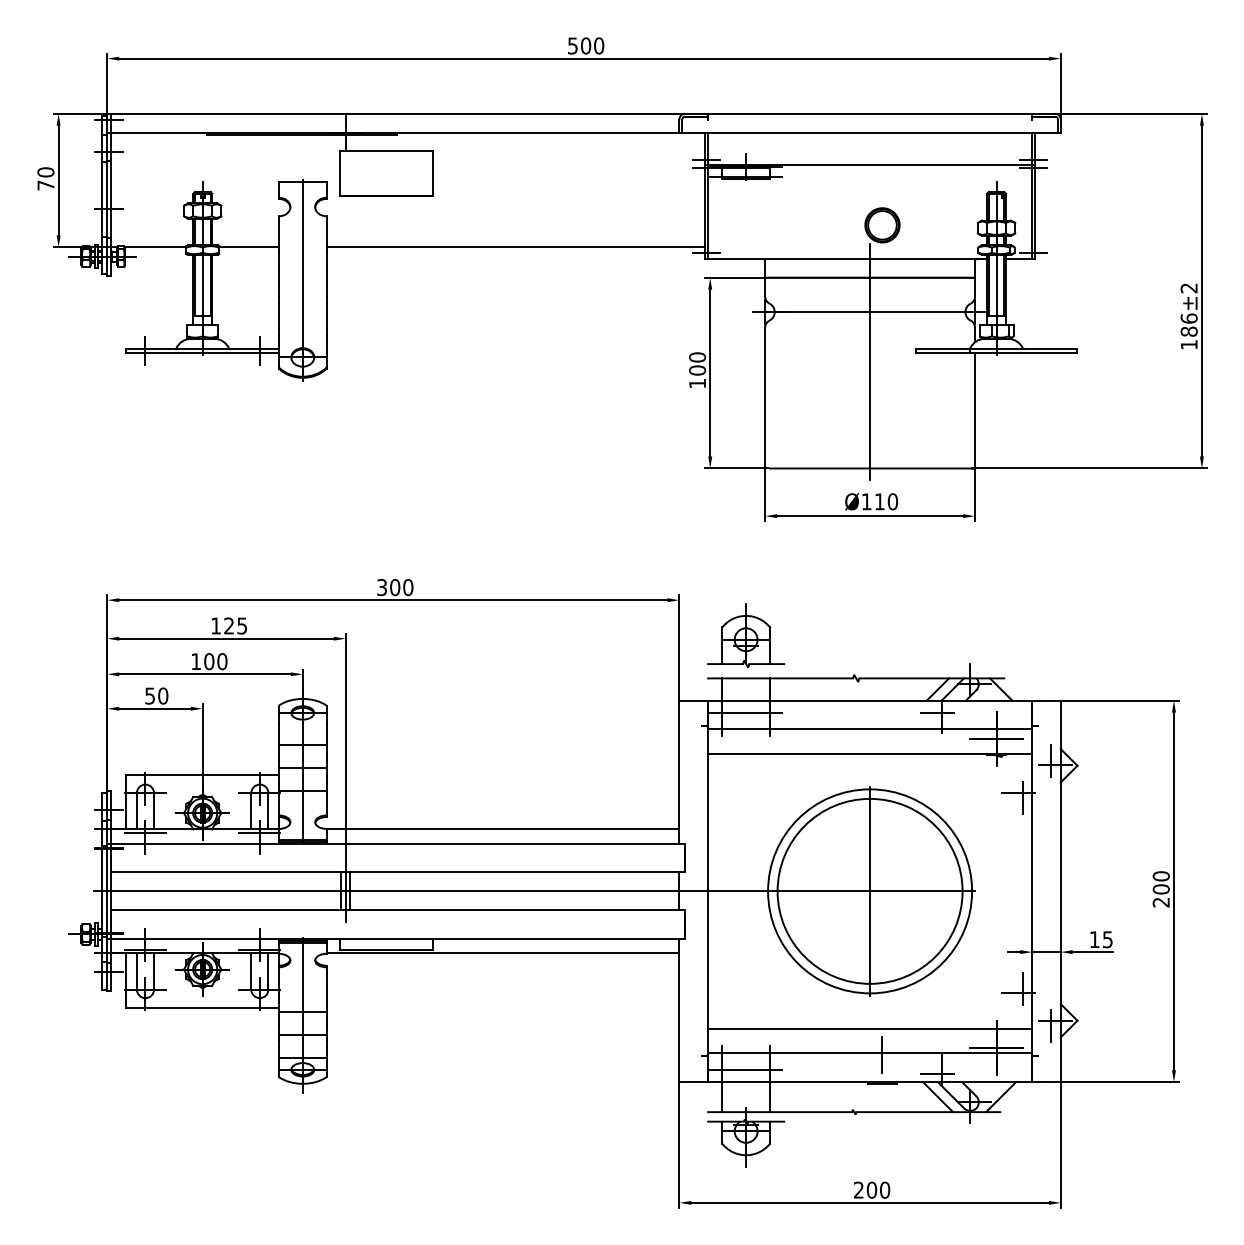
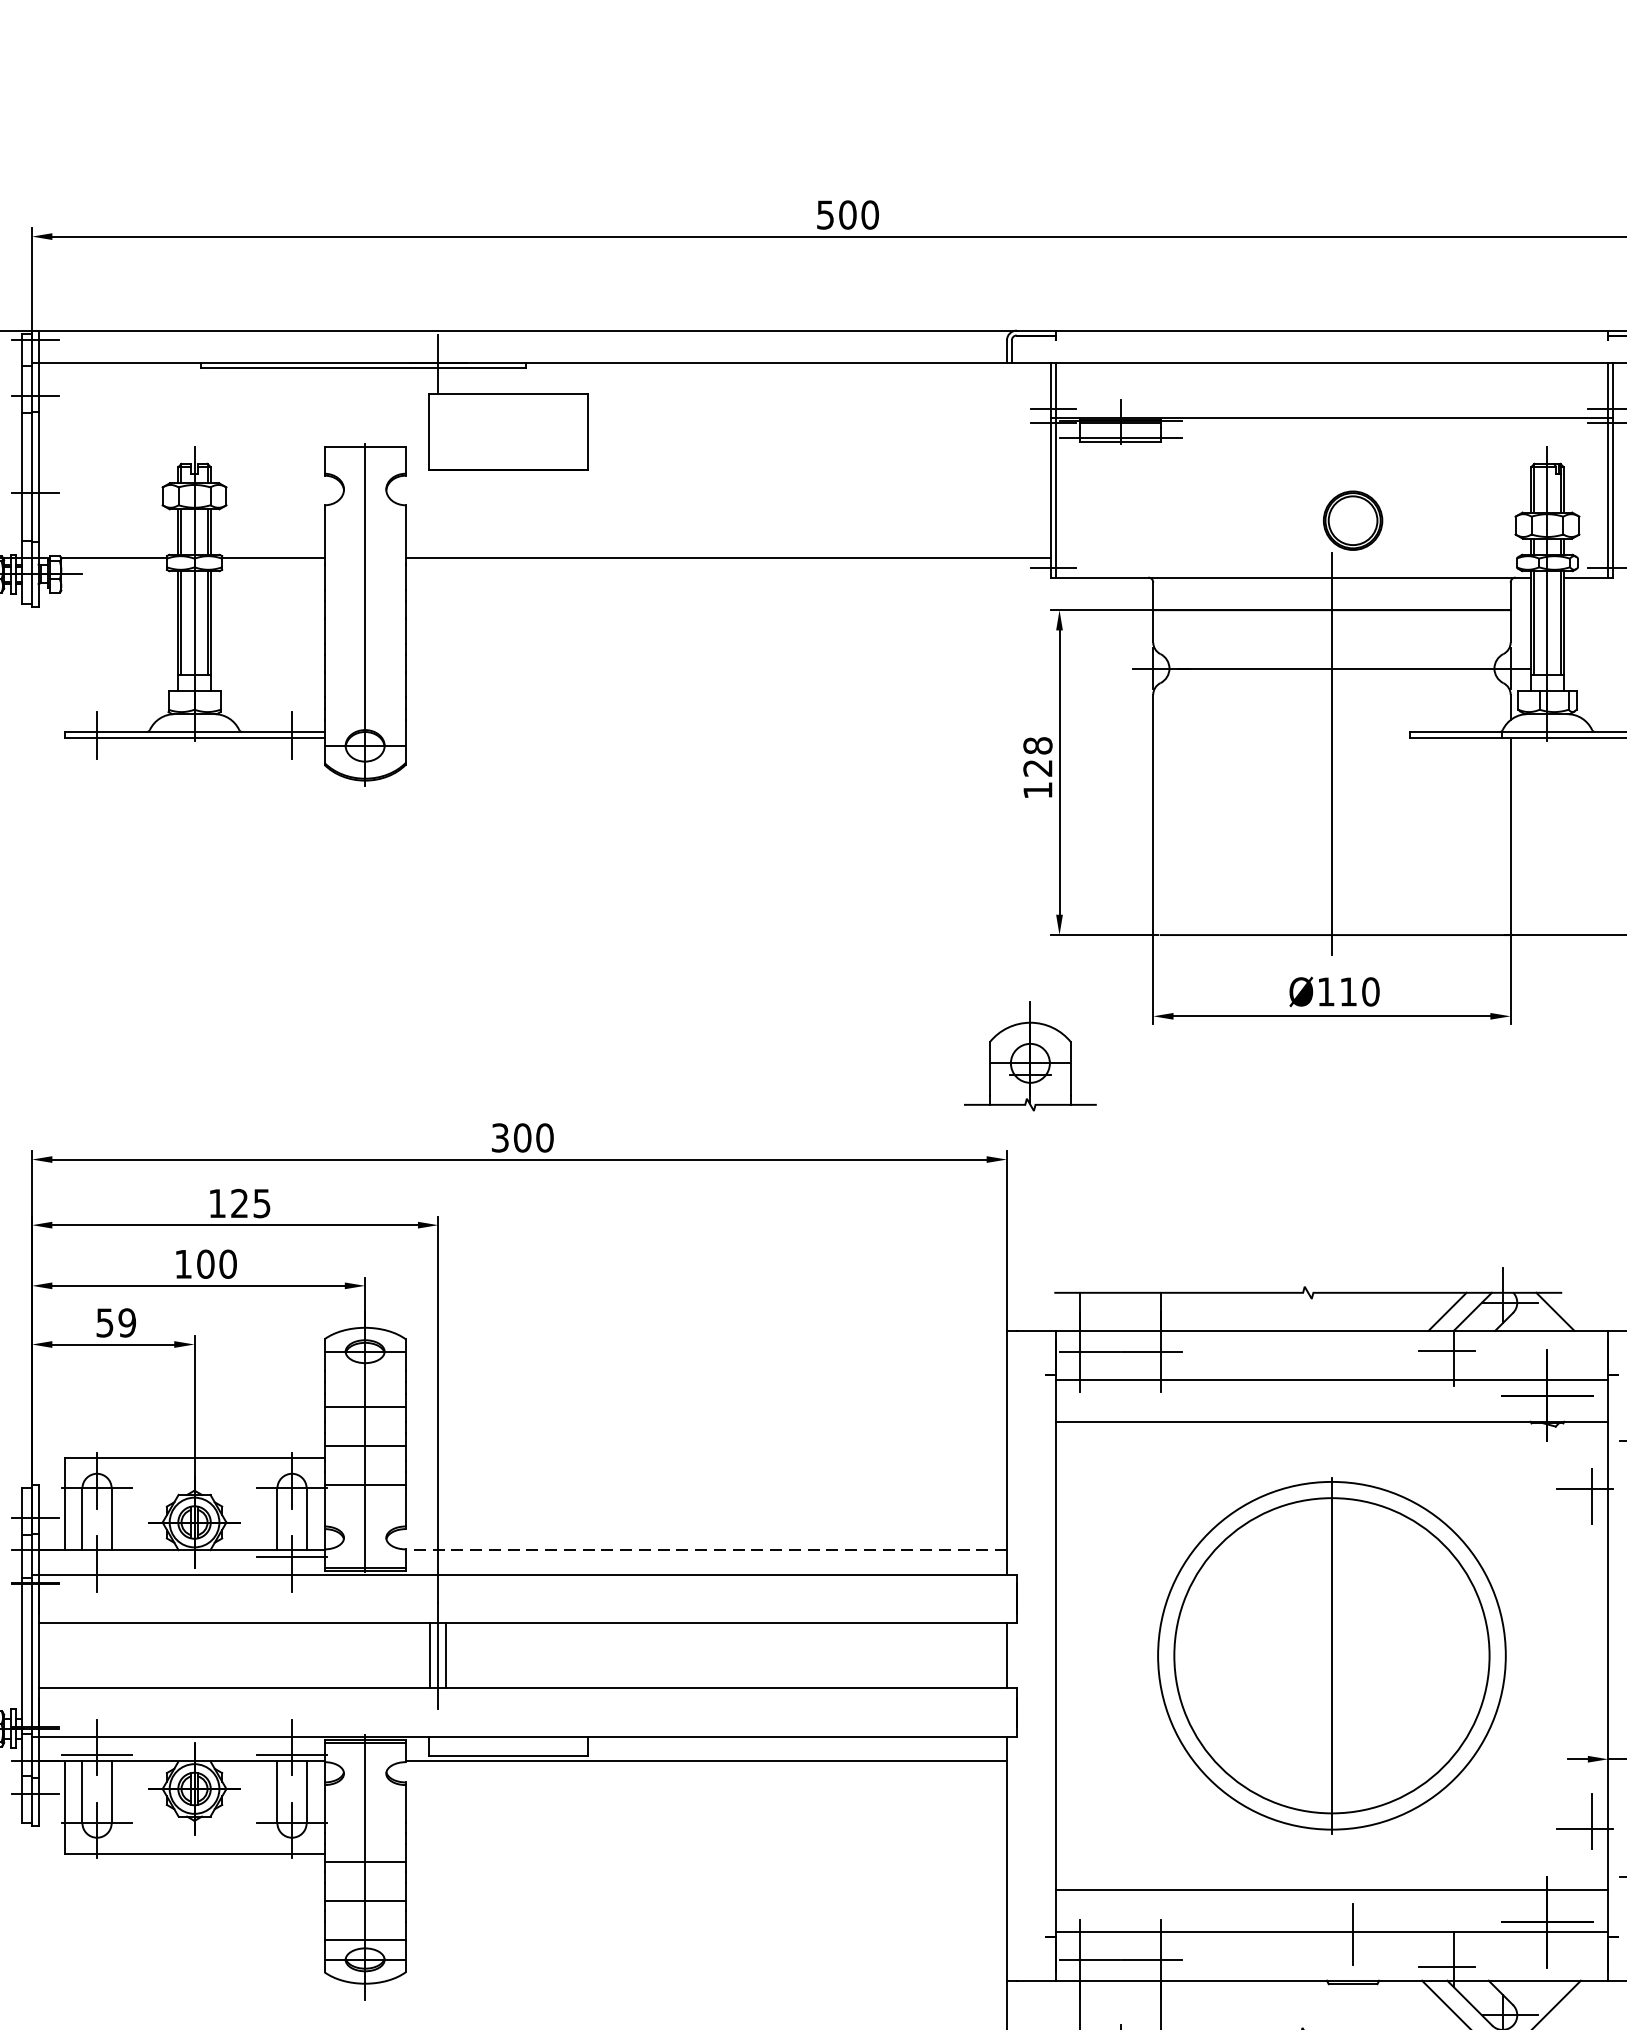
text: (697, 363) -> (1037, 756), 100 -> 128
part: (746, 635) -> (1031, 1056), moved
text: (163, 695) -> (127, 1321), 50 -> 59
line: (502, 829) -> (705, 1550), solid -> dashed
line: (144, 833) -> (95, 1557), removed
line: (533, 891) -> (758, 1655), removed

